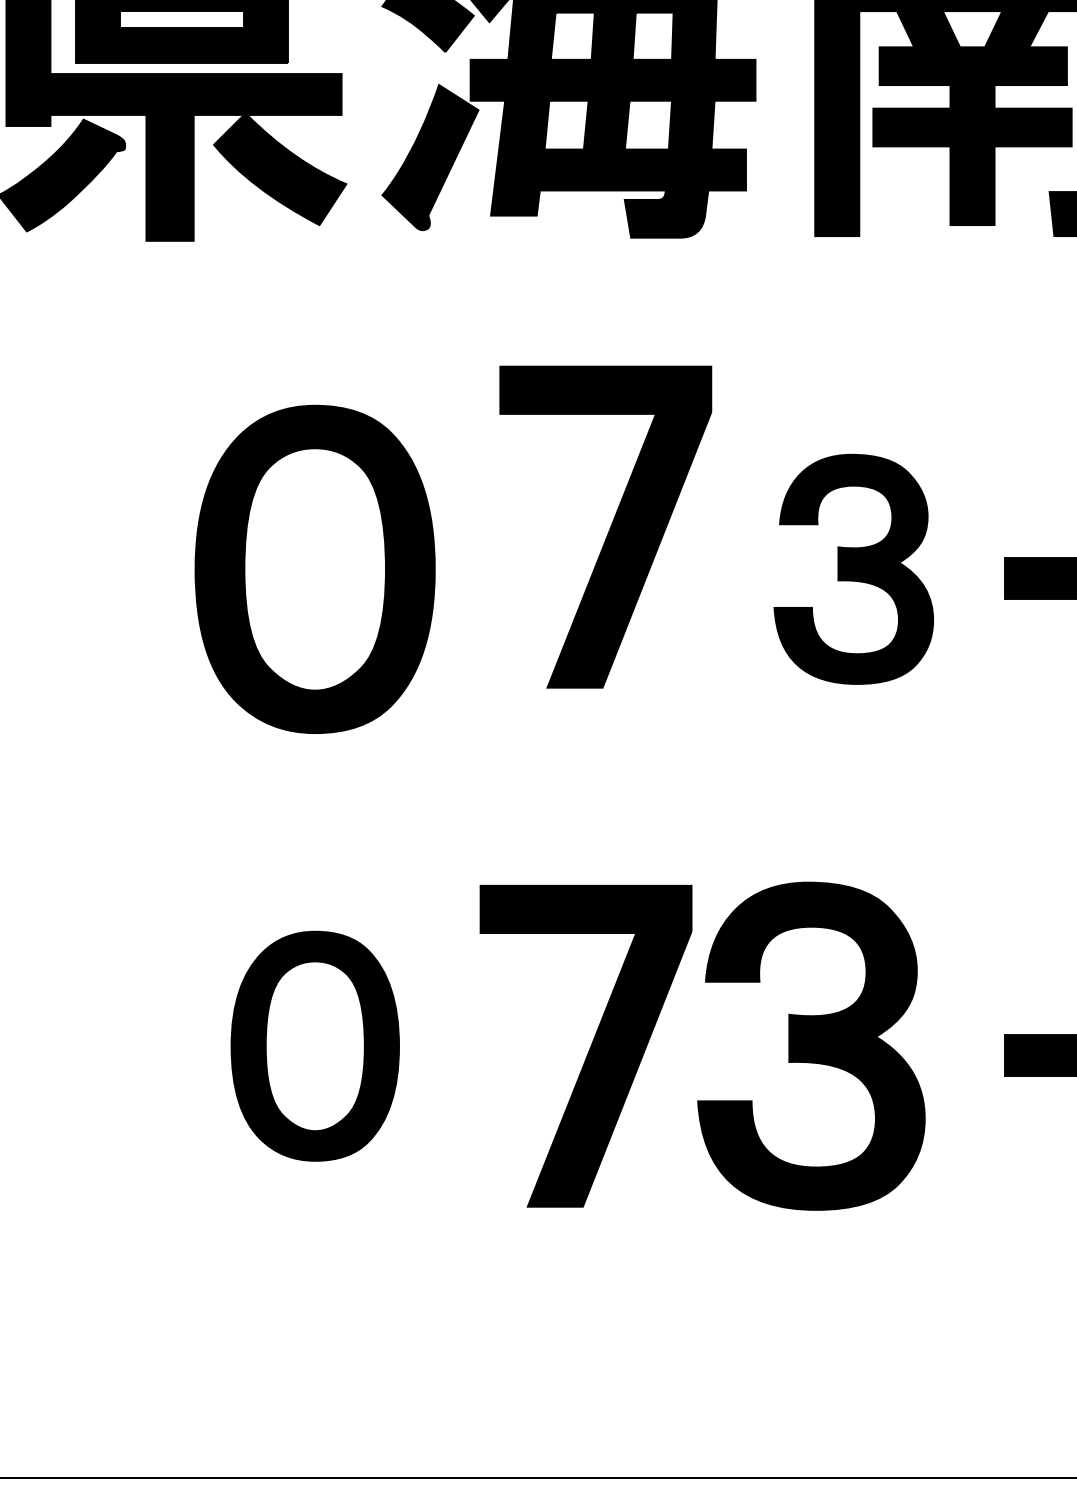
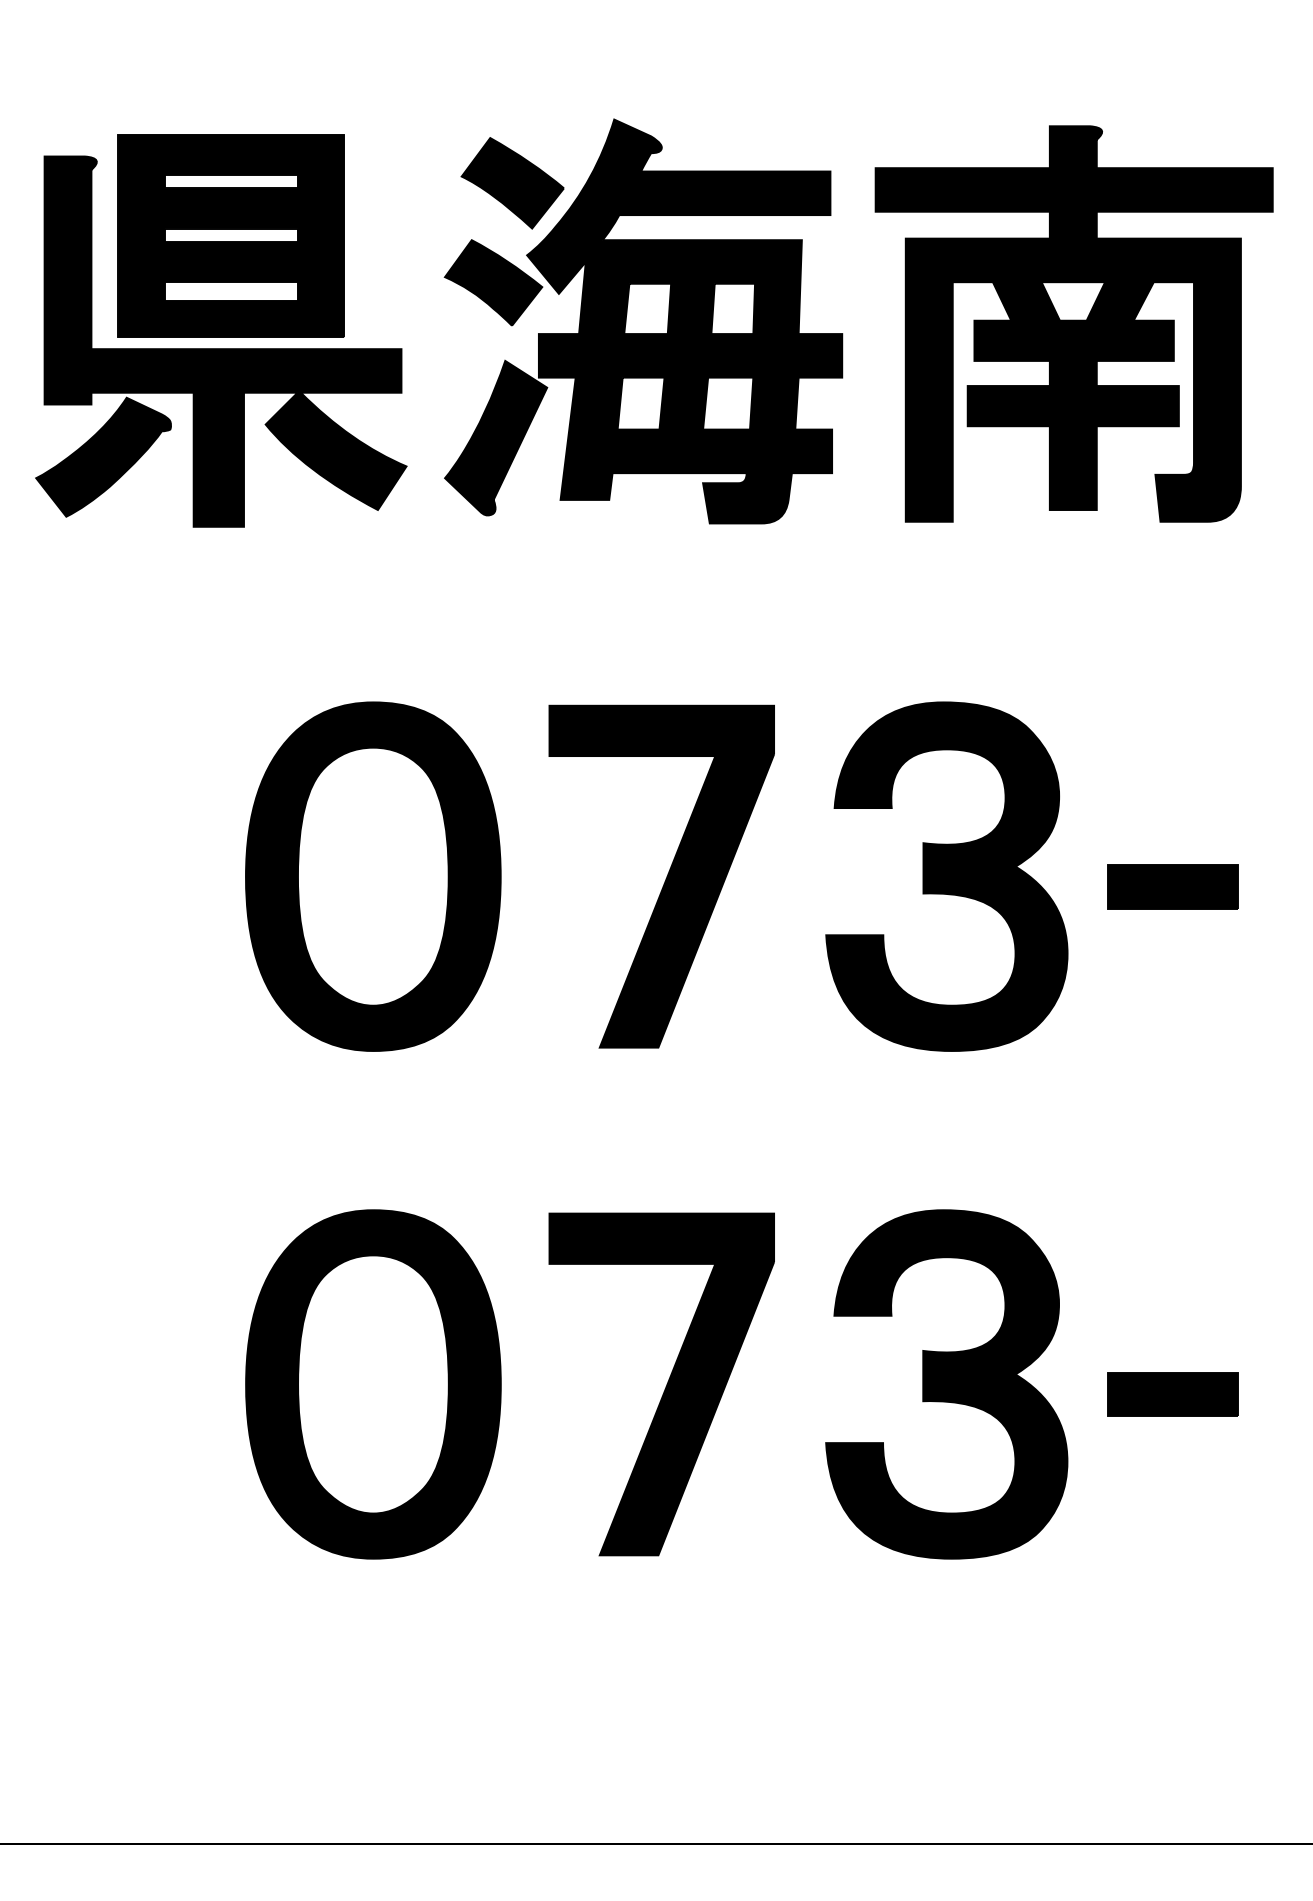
part: (605, 526) -> (661, 876), moved
part: (853, 569) -> (946, 876), size x1.43
part: (315, 1046) -> (373, 1384), size x1.43
part: (811, 1046) -> (946, 1384), moved

